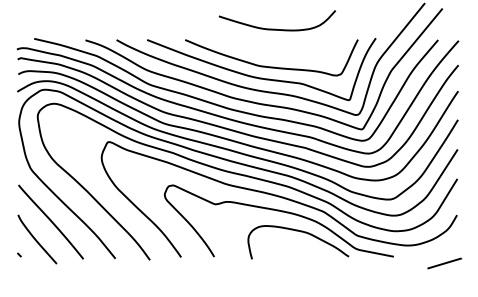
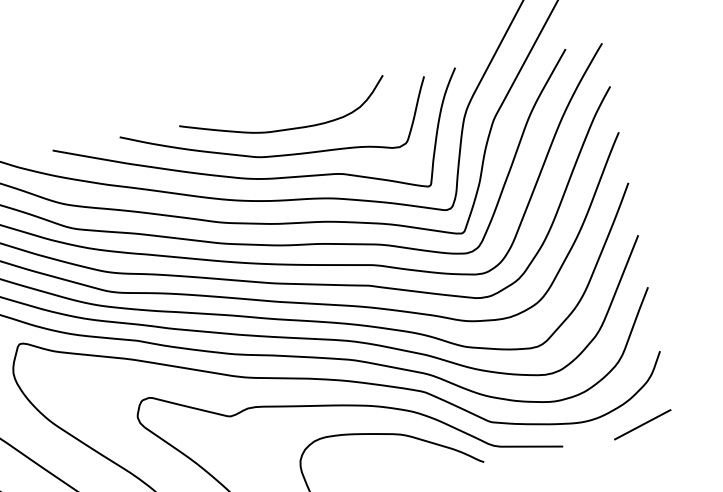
curve: (275, 28) -> (283, 127), moved
line: (444, 263) -> (642, 424), moved

